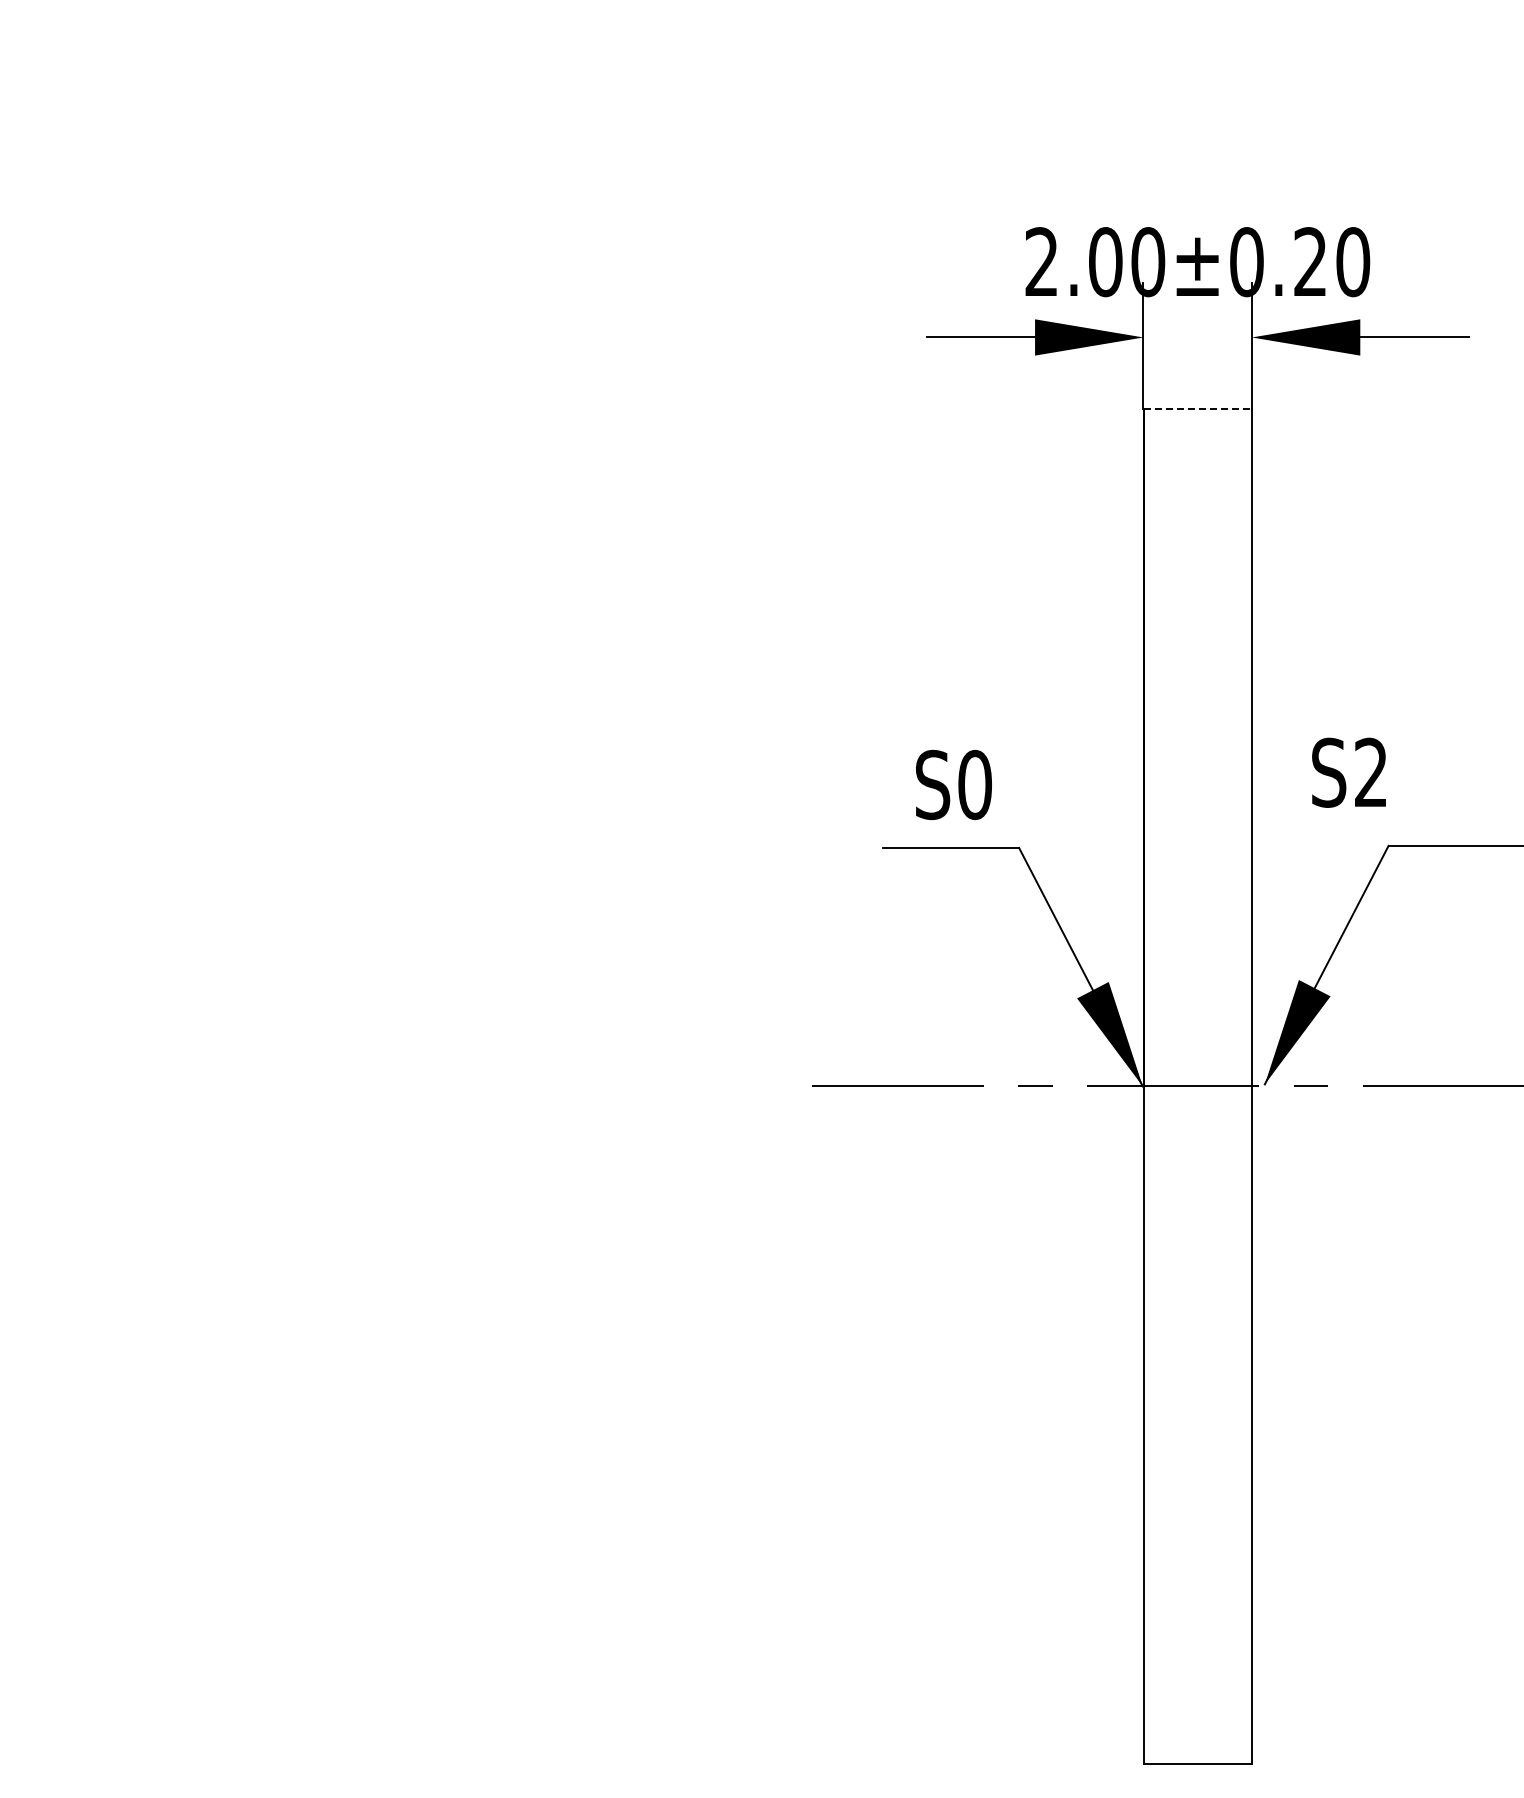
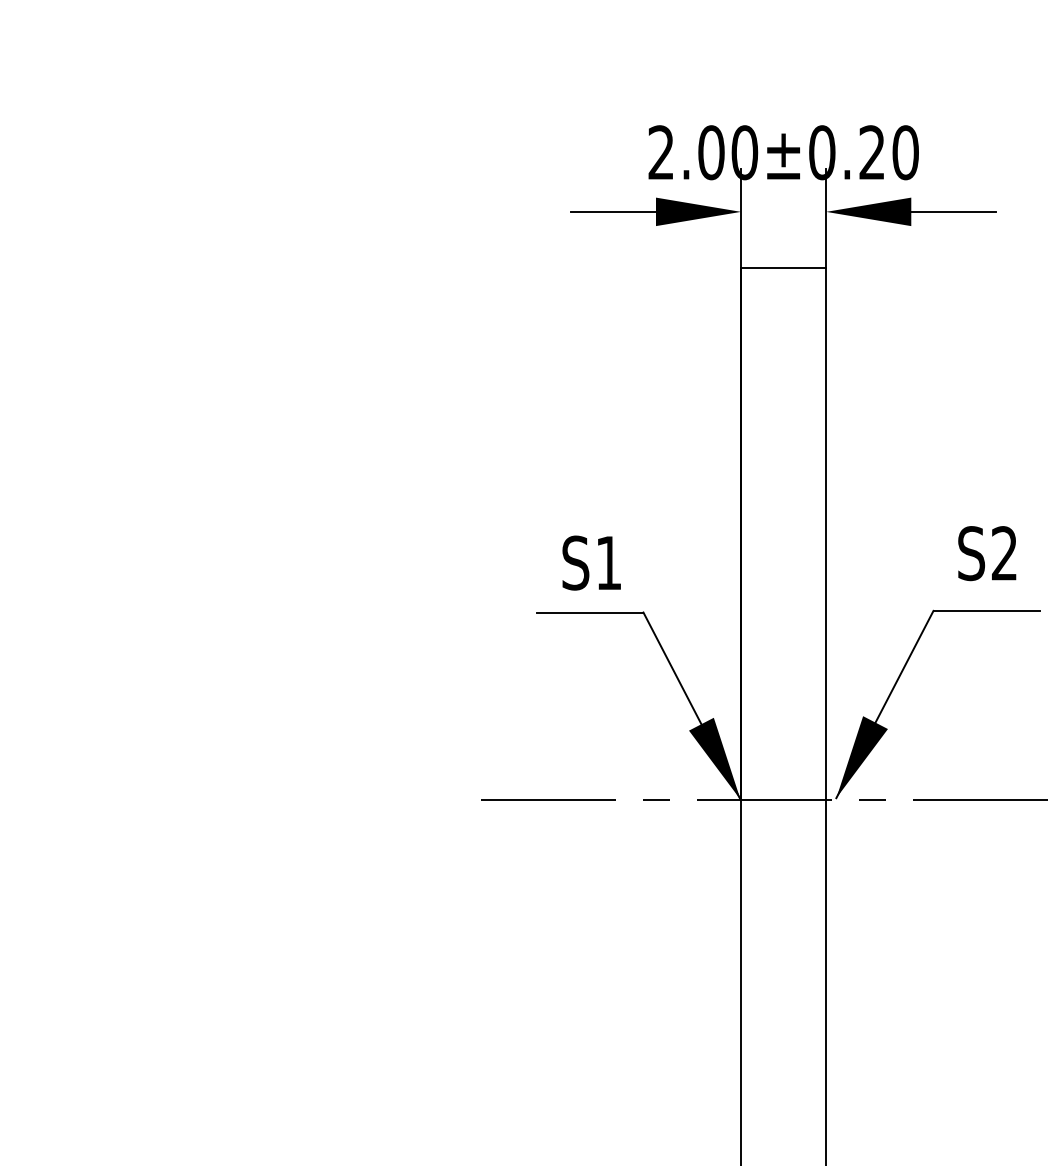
line: (1198, 408) -> (784, 267), dashed -> solid
text: (1348, 772) -> (986, 553), moved
text: (974, 784) -> (608, 562), S0 -> S1

